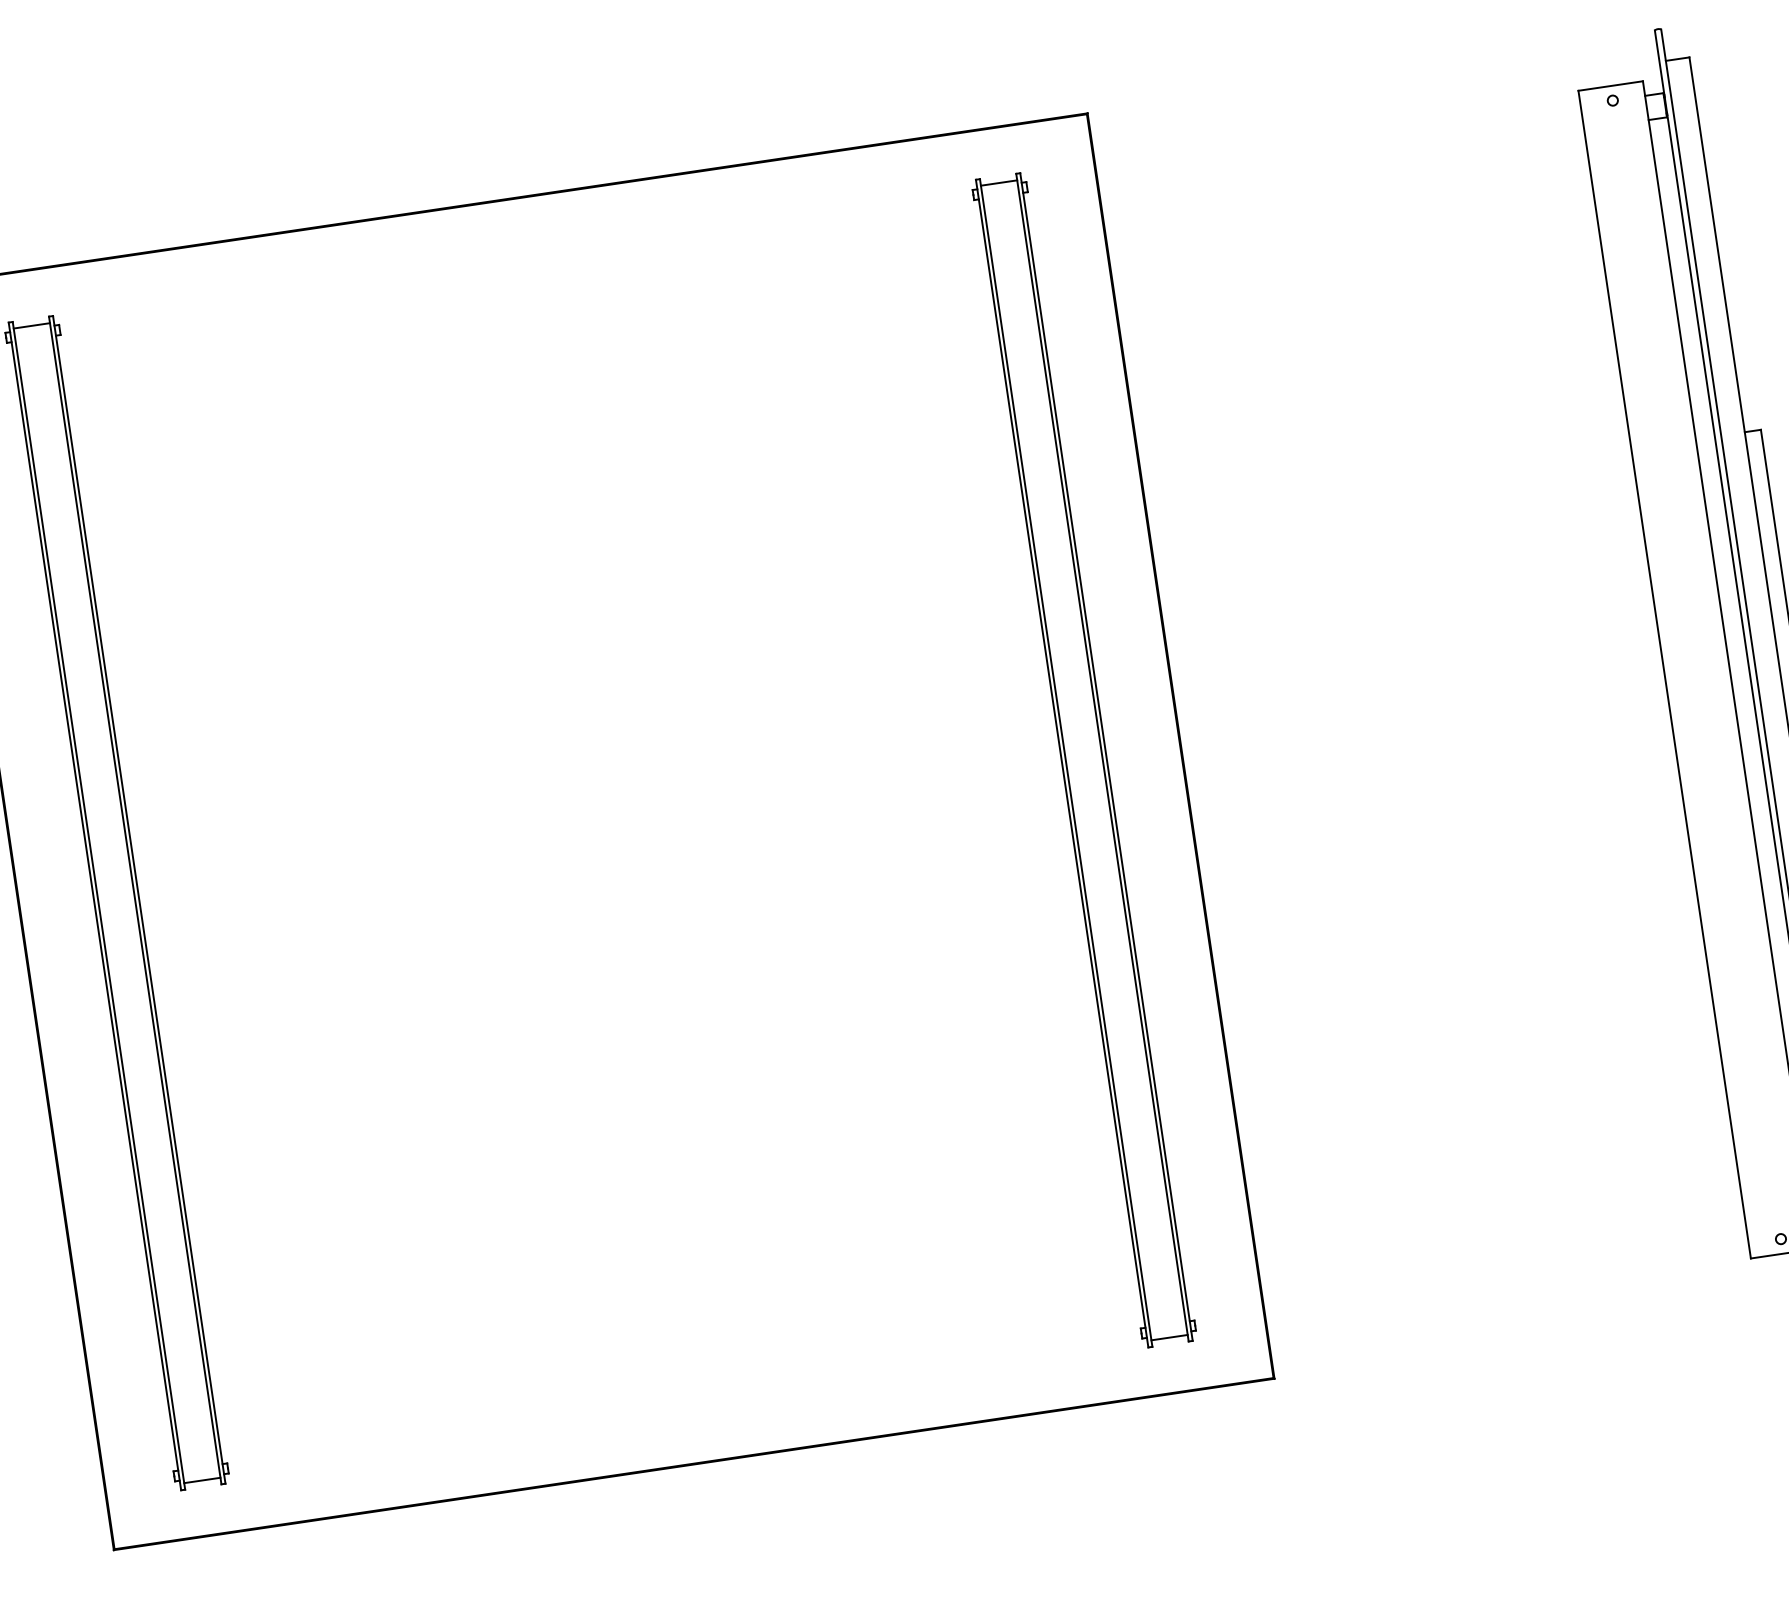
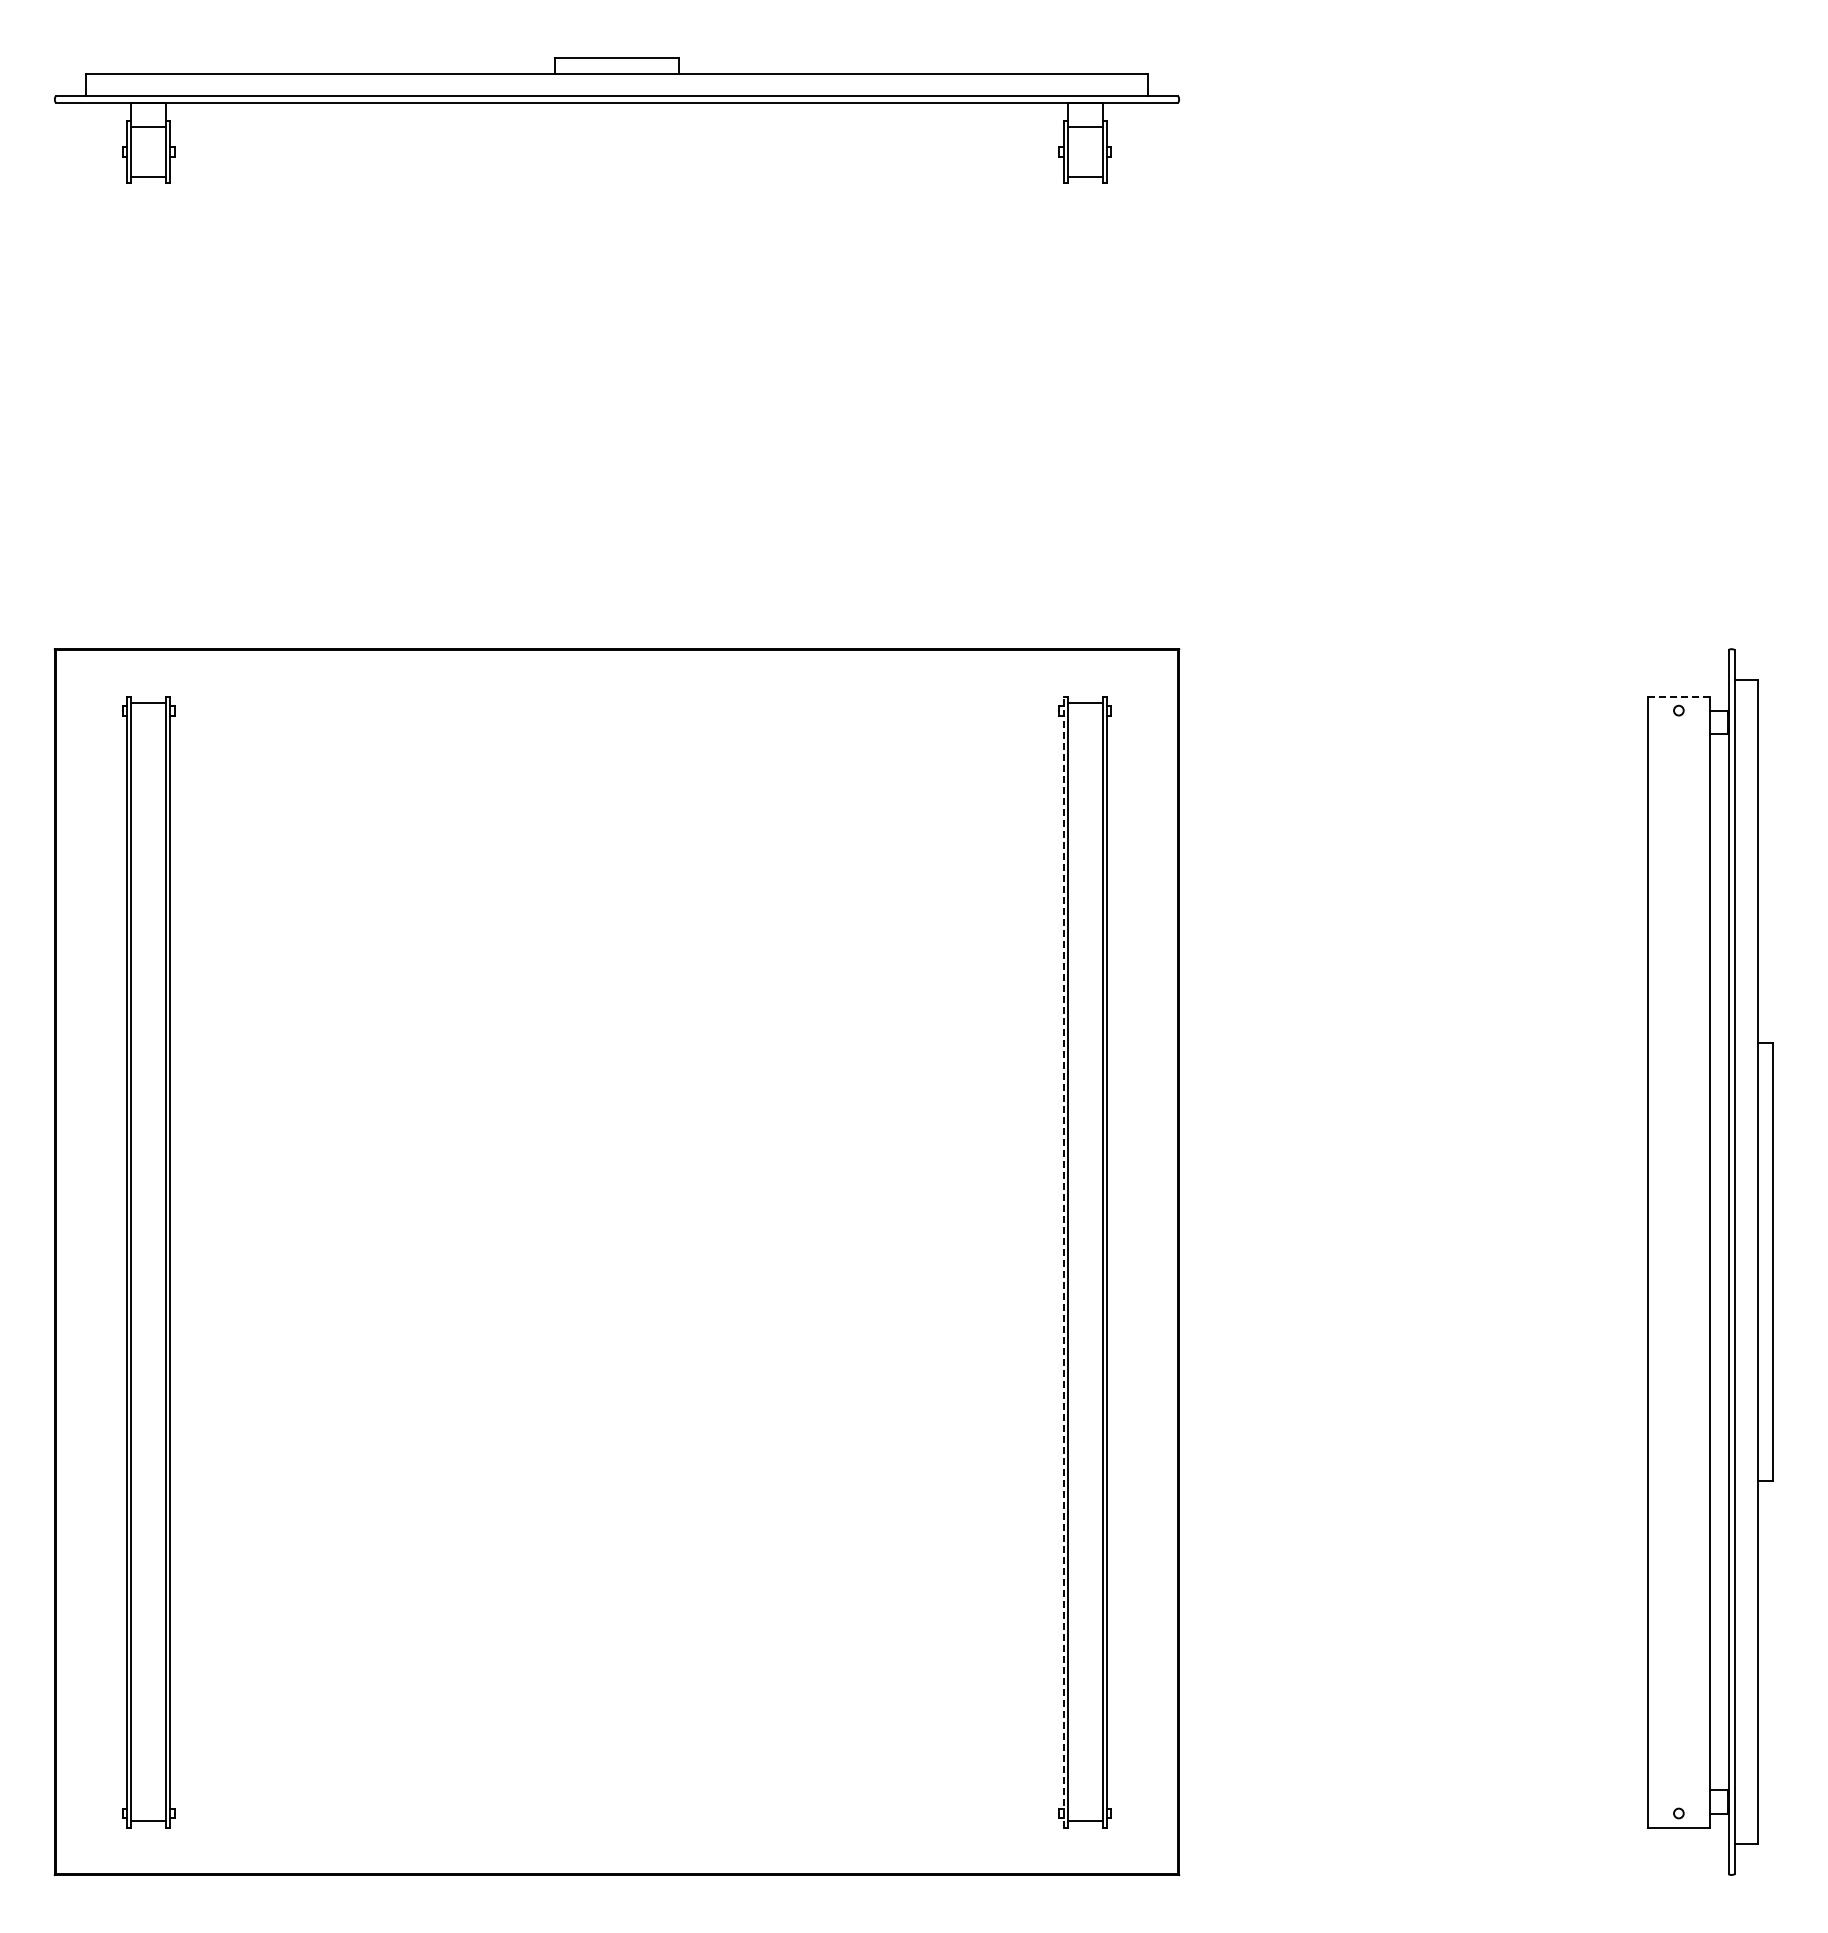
line: (1611, 85) -> (1679, 696), solid -> dashed
line: (1061, 764) -> (1063, 1262), solid -> dashed

